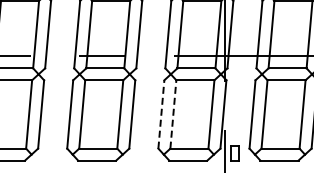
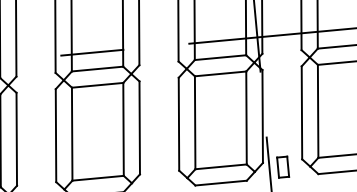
line: (161, 113) -> (179, 122), dashed -> solid
line: (173, 113) -> (195, 121), dashed -> solid

